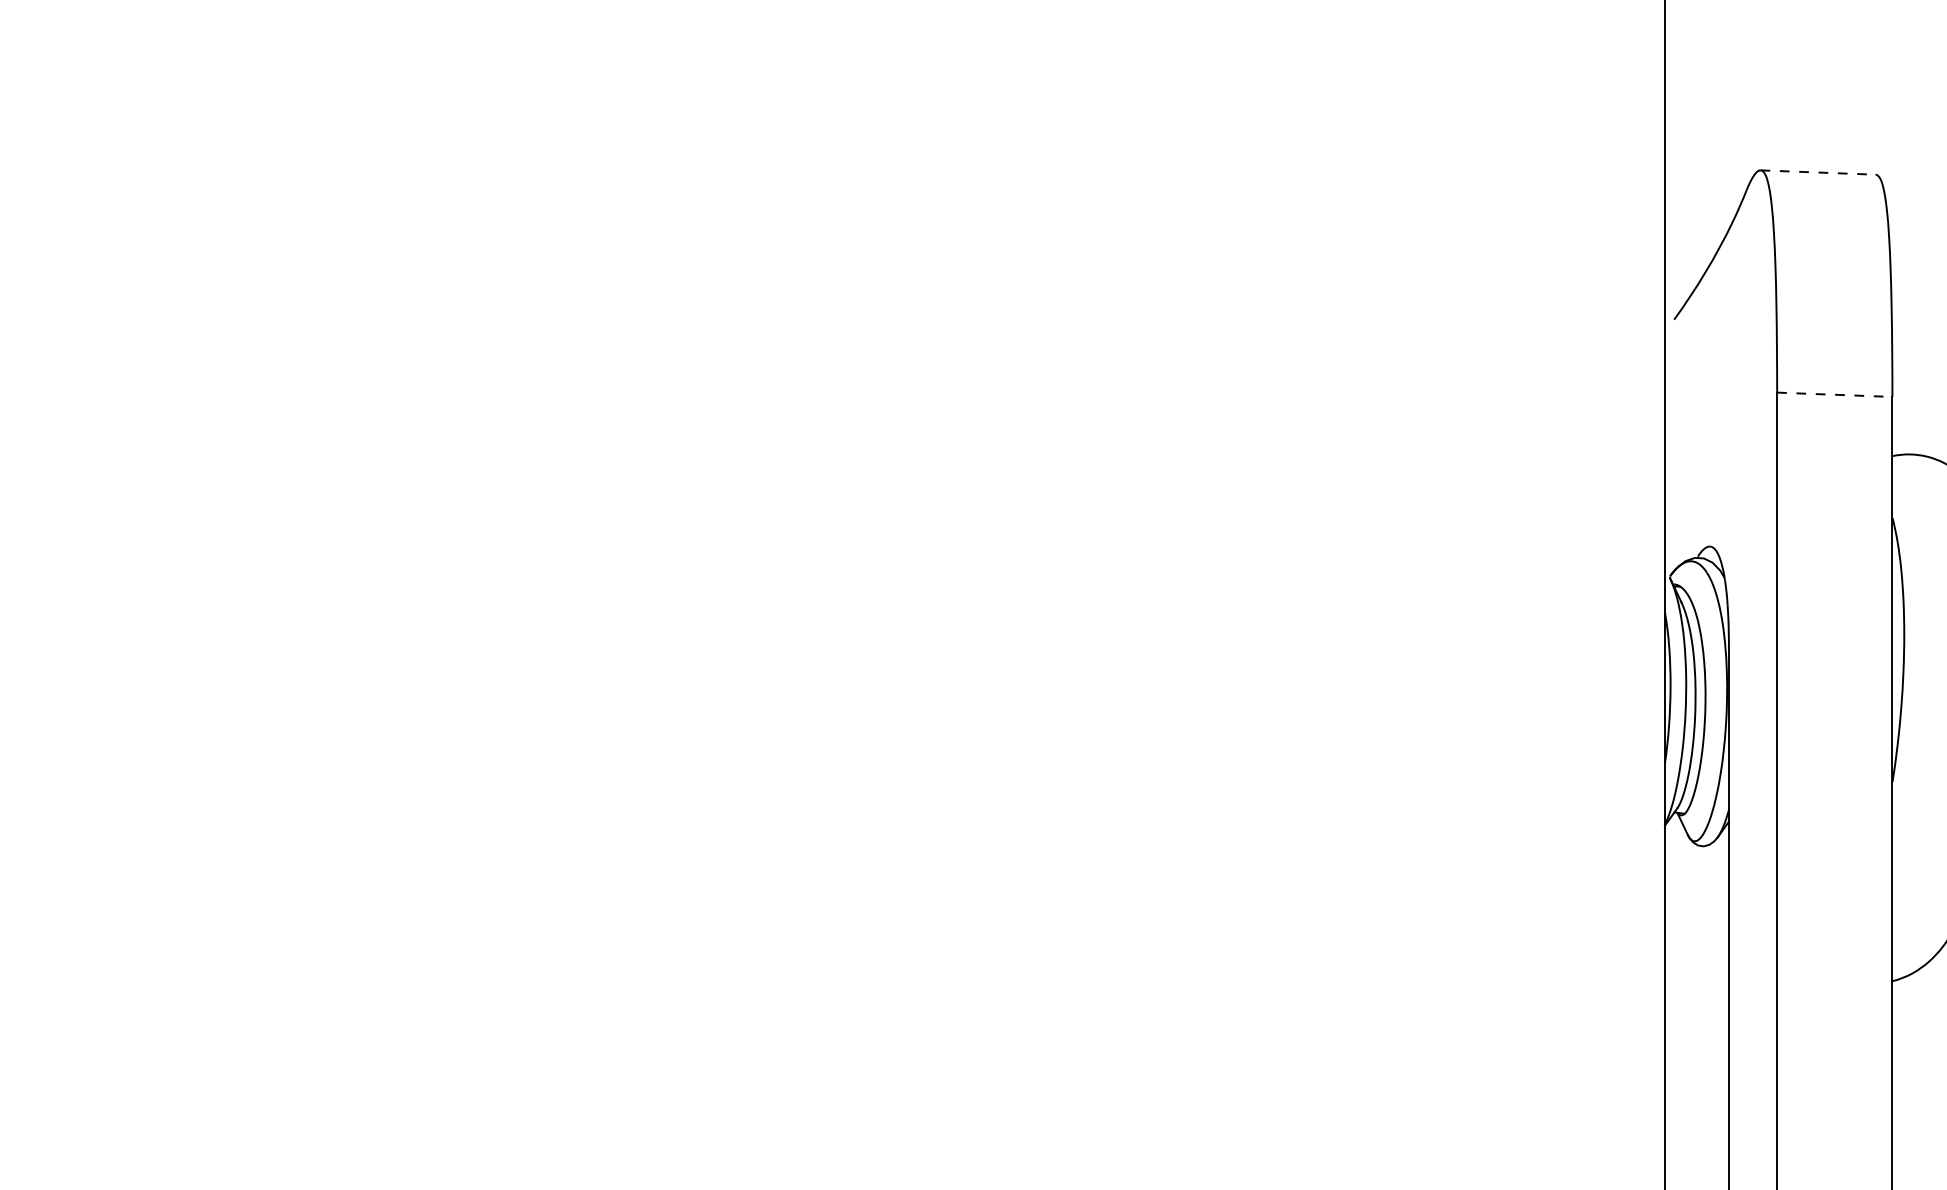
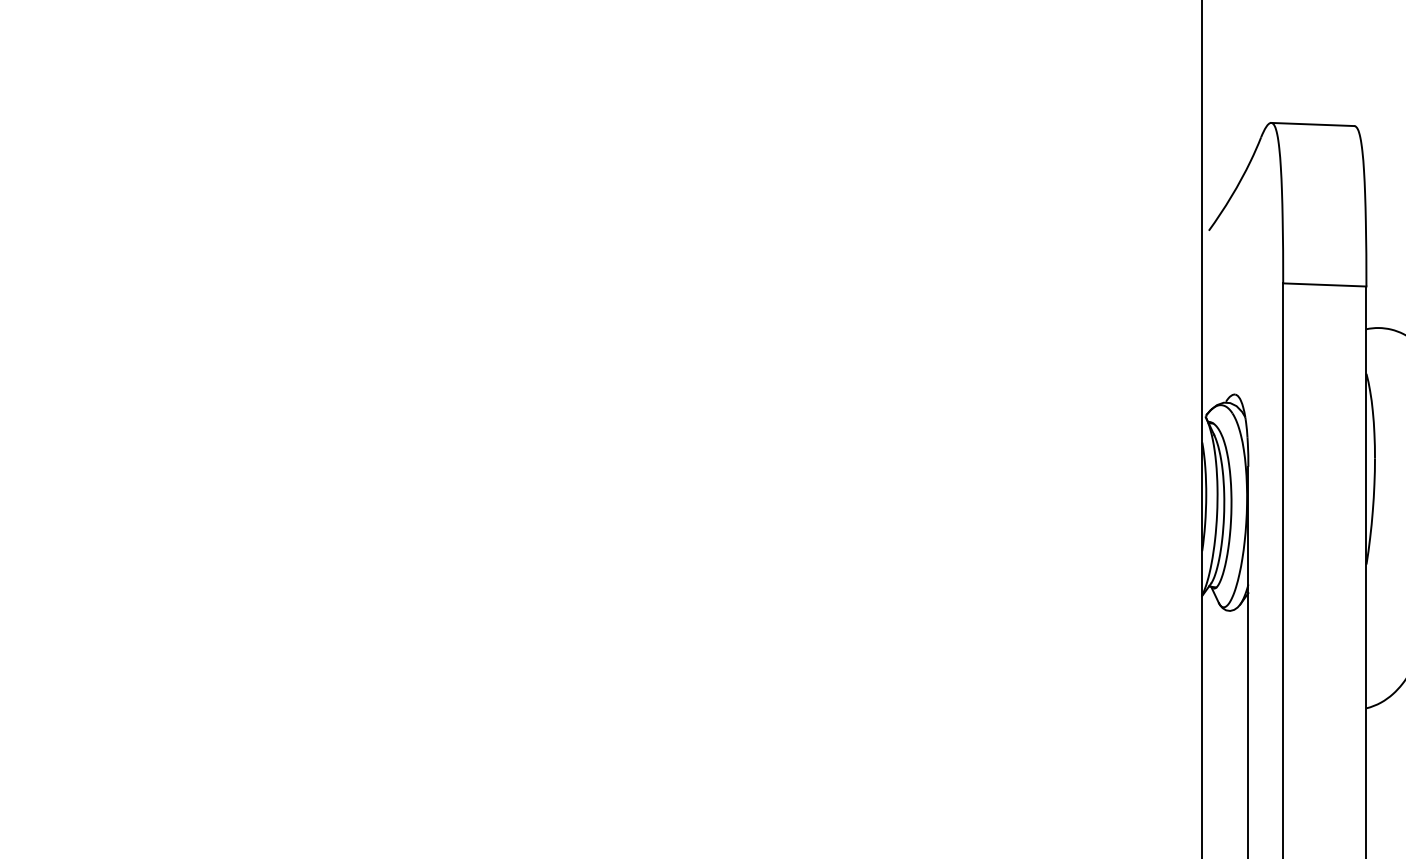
line: (1817, 172) -> (1312, 124), dashed -> solid
line: (1834, 394) -> (1324, 284), dashed -> solid

